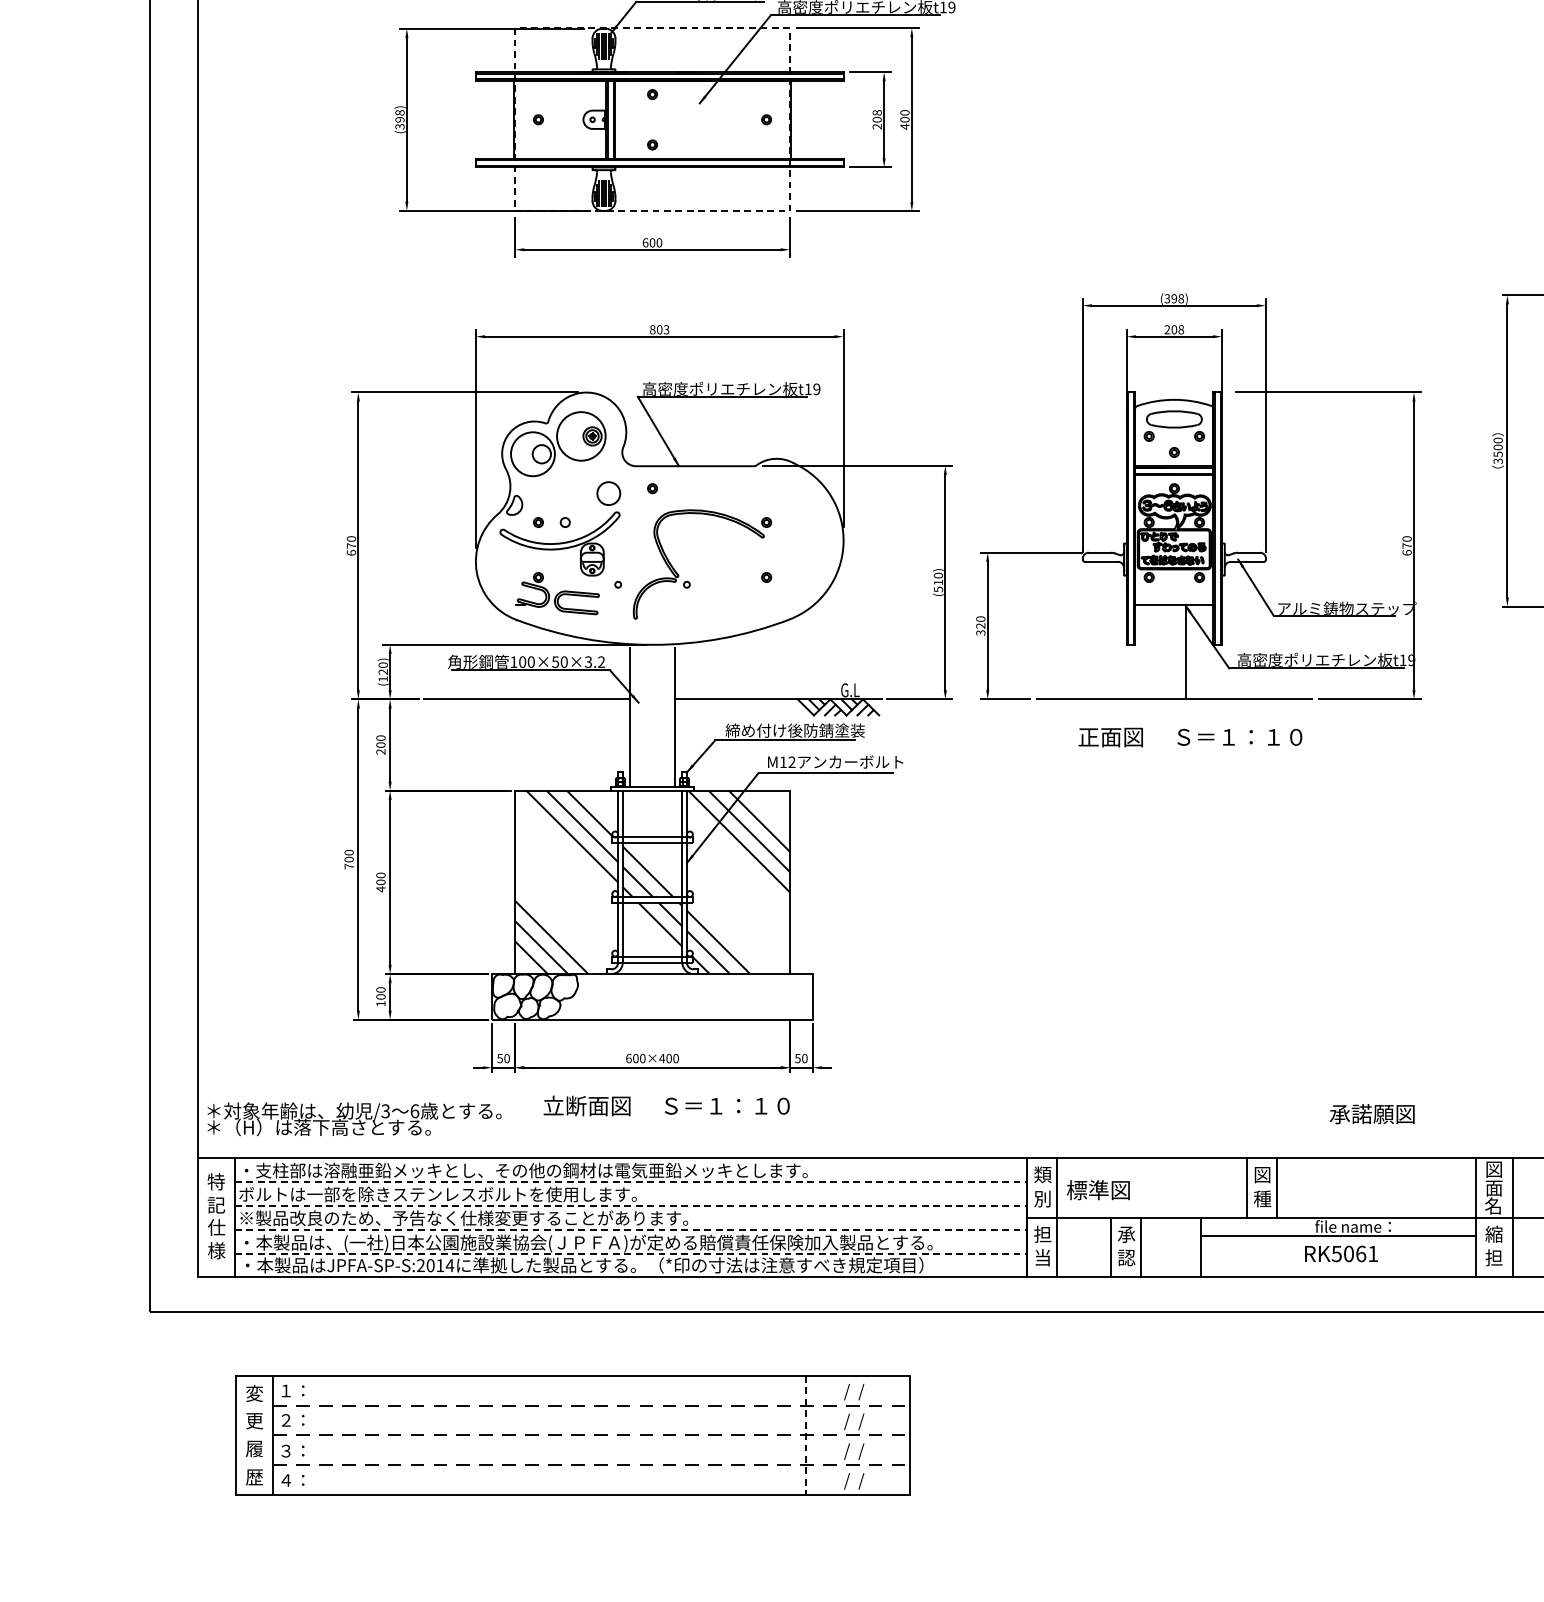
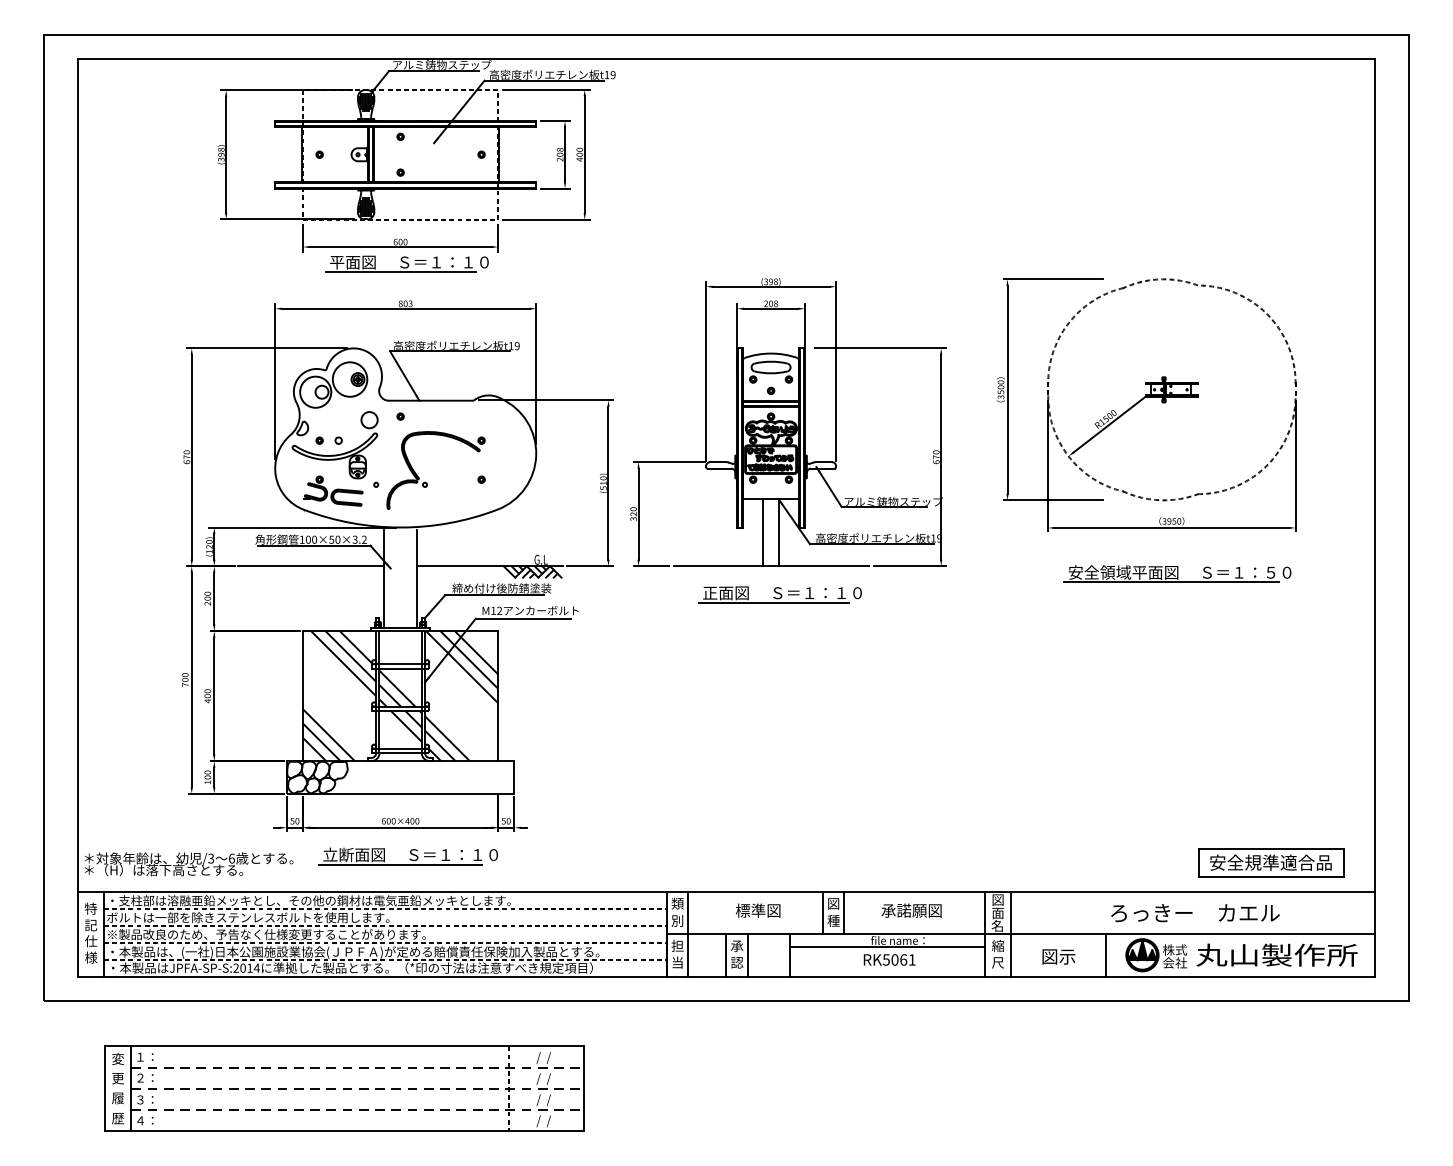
part: (660, 272) -> (406, 263), added
line: (1162, 651) -> (762, 532), added
line: (1177, 750) -> (773, 602), added
text: (1372, 1113) -> (911, 910), moved
line: (652, 1119) -> (400, 864), added
text: (1098, 1189) -> (758, 910), moved
text: (1493, 1257) -> (997, 962), 担 -> 尺

